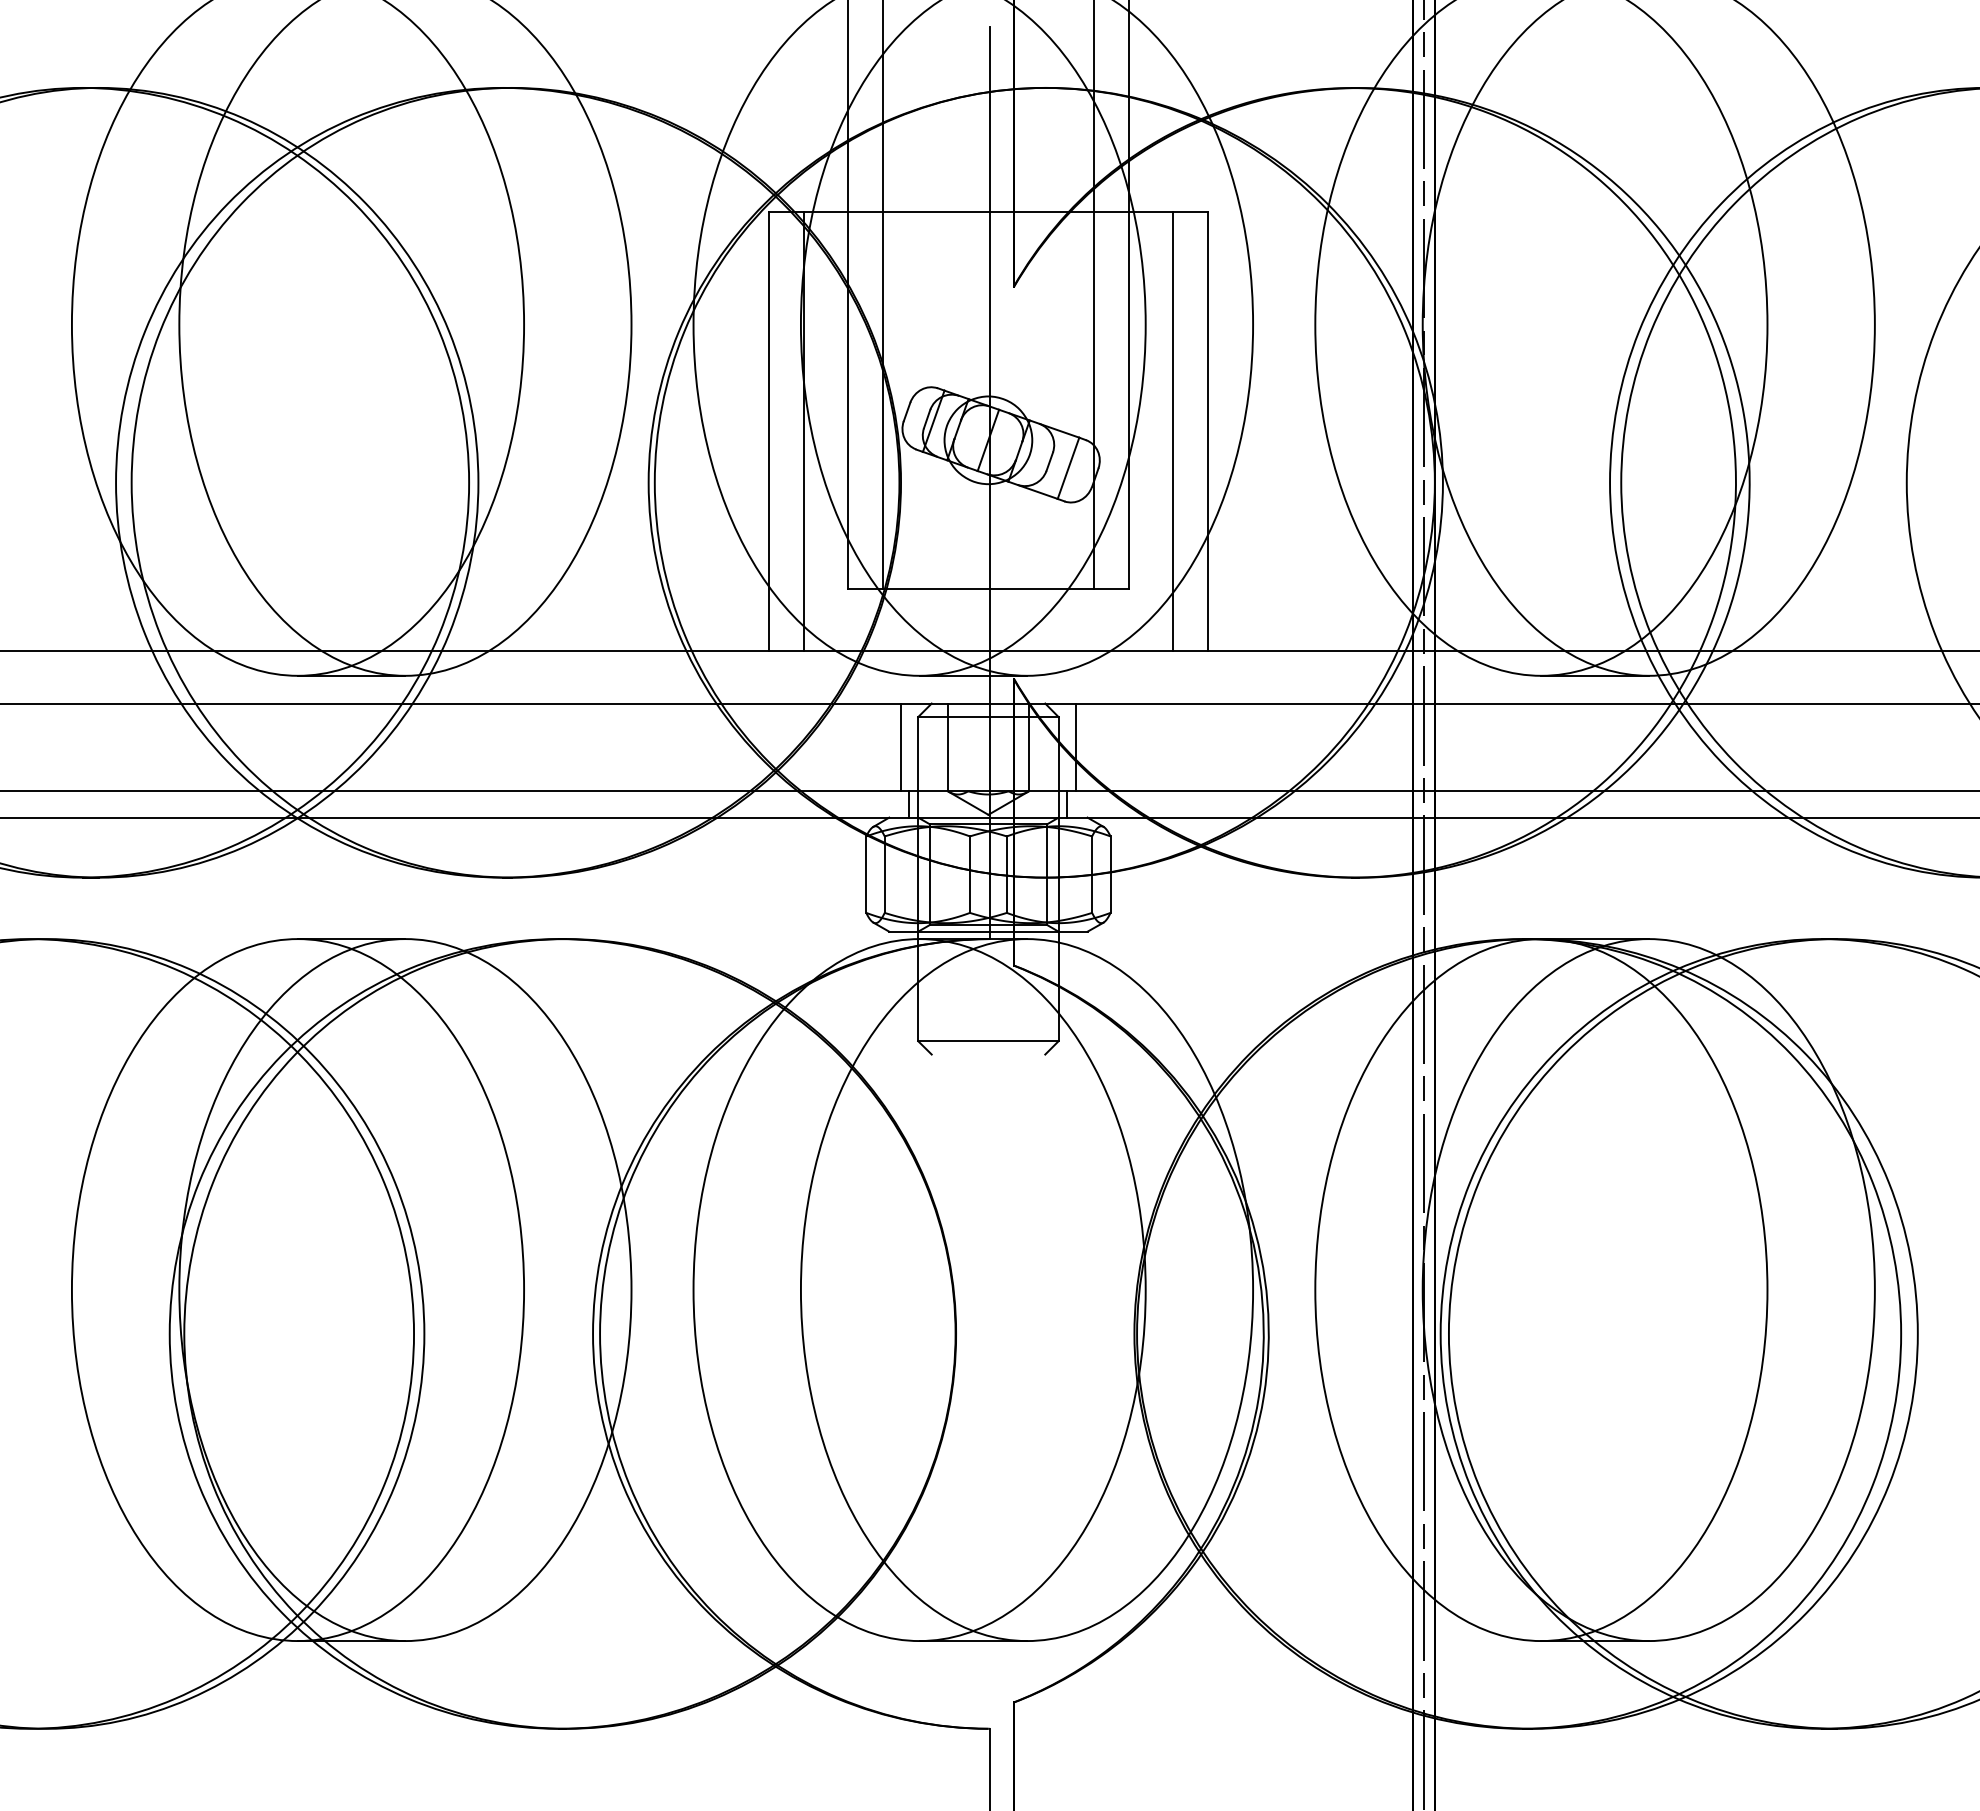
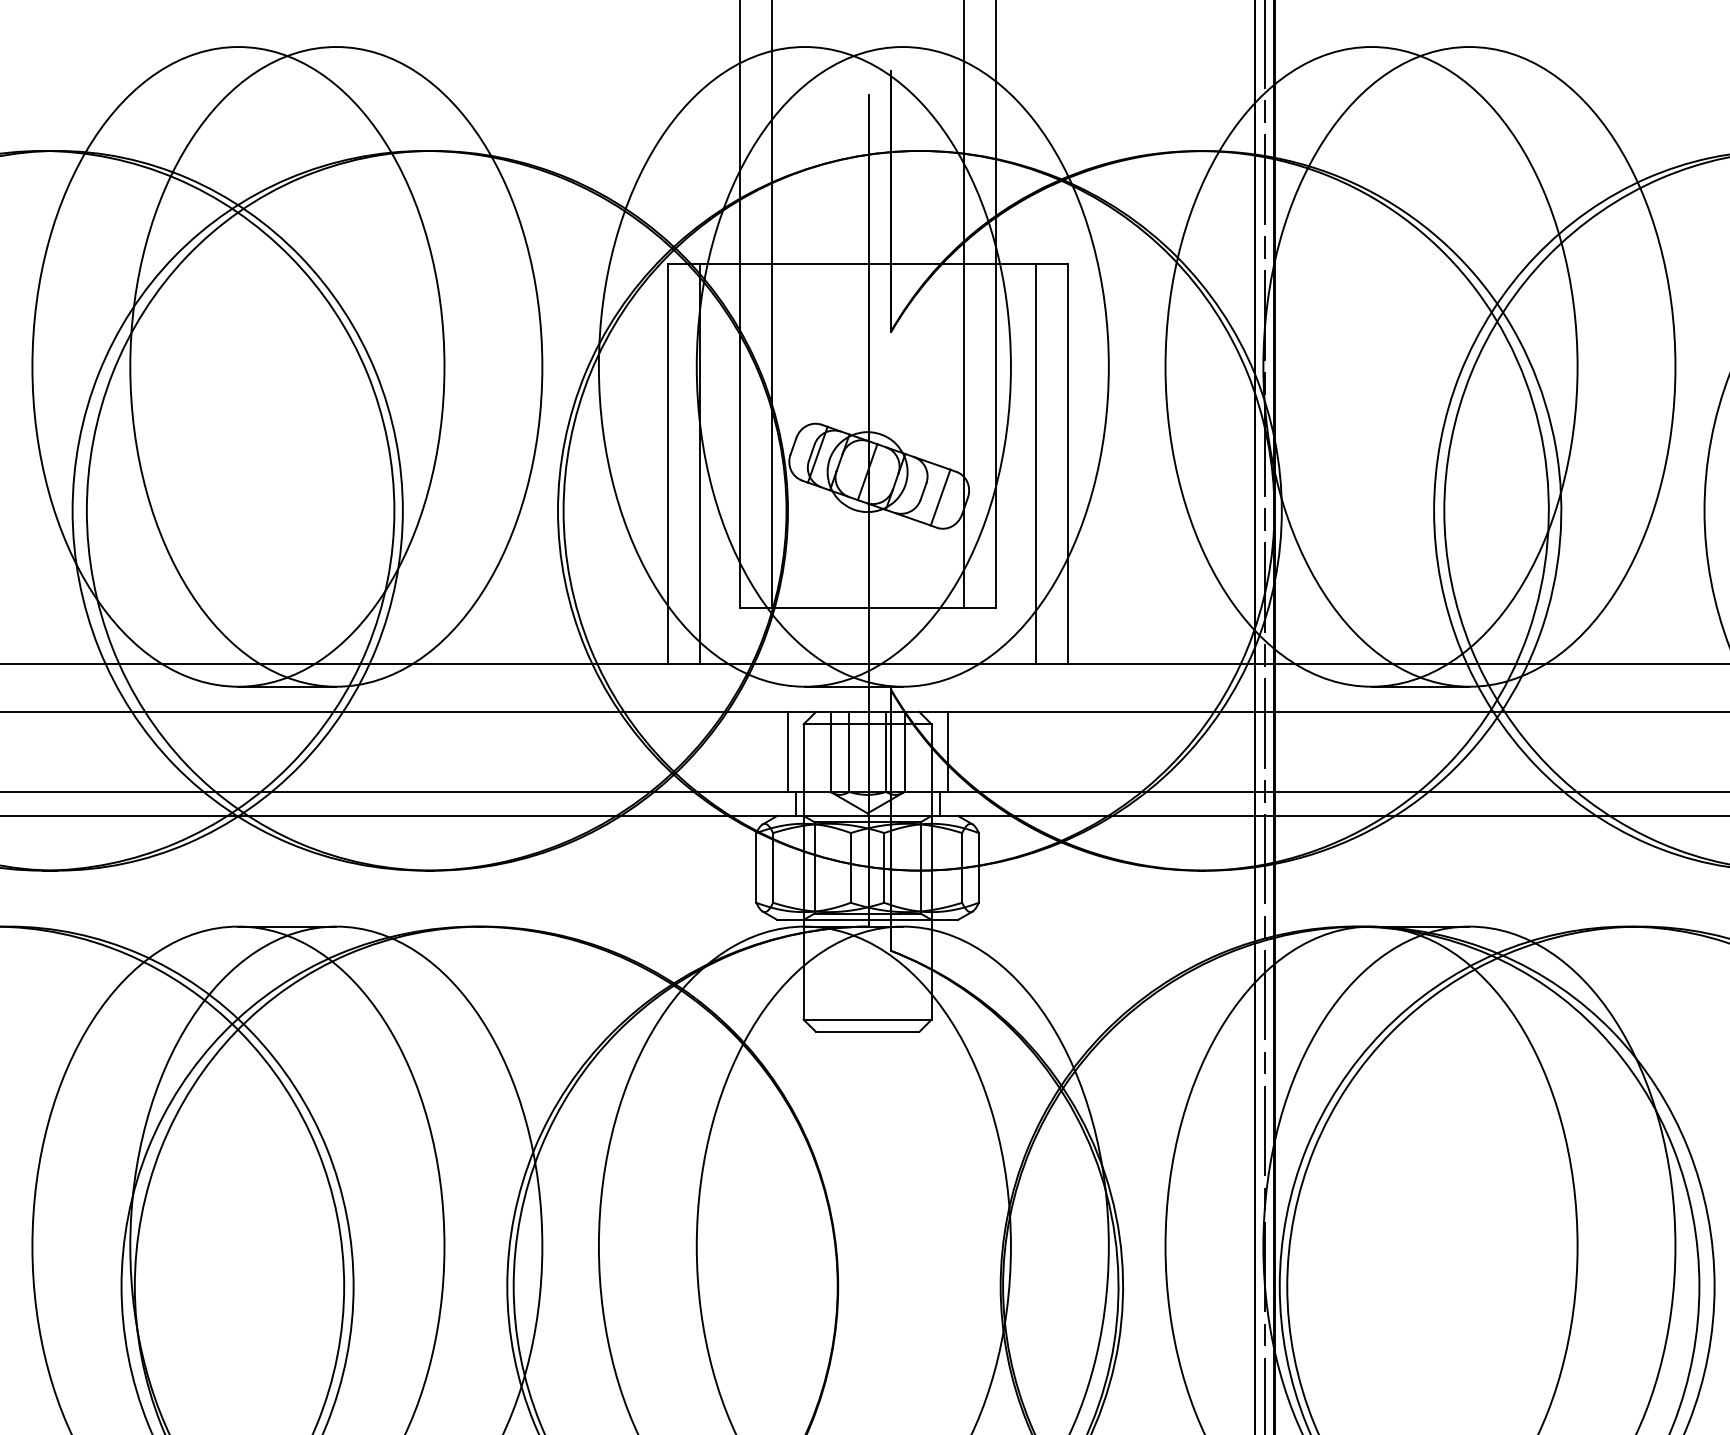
line: (968, 747) -> (849, 752), added
line: (1008, 747) -> (885, 752), added
line: (988, 1054) -> (867, 1031), added

